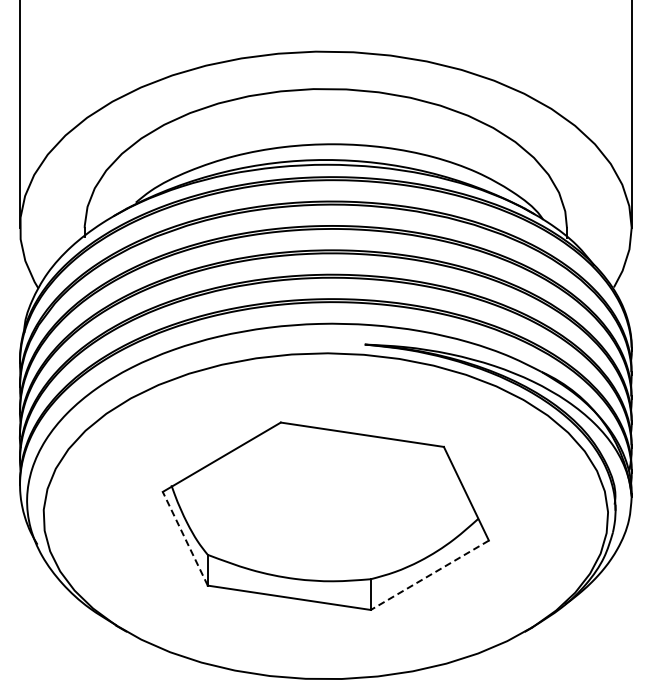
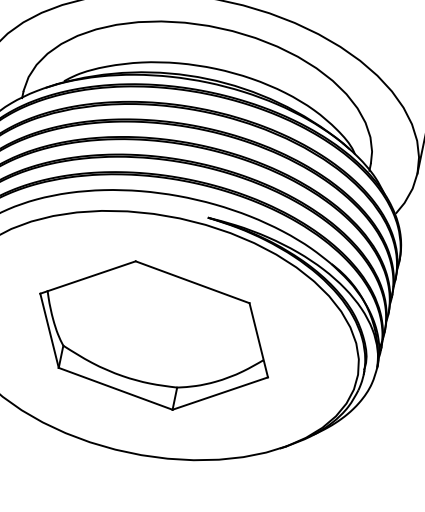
line: (185, 538) -> (49, 330), dashed -> solid
line: (429, 575) -> (219, 393), dashed -> solid

